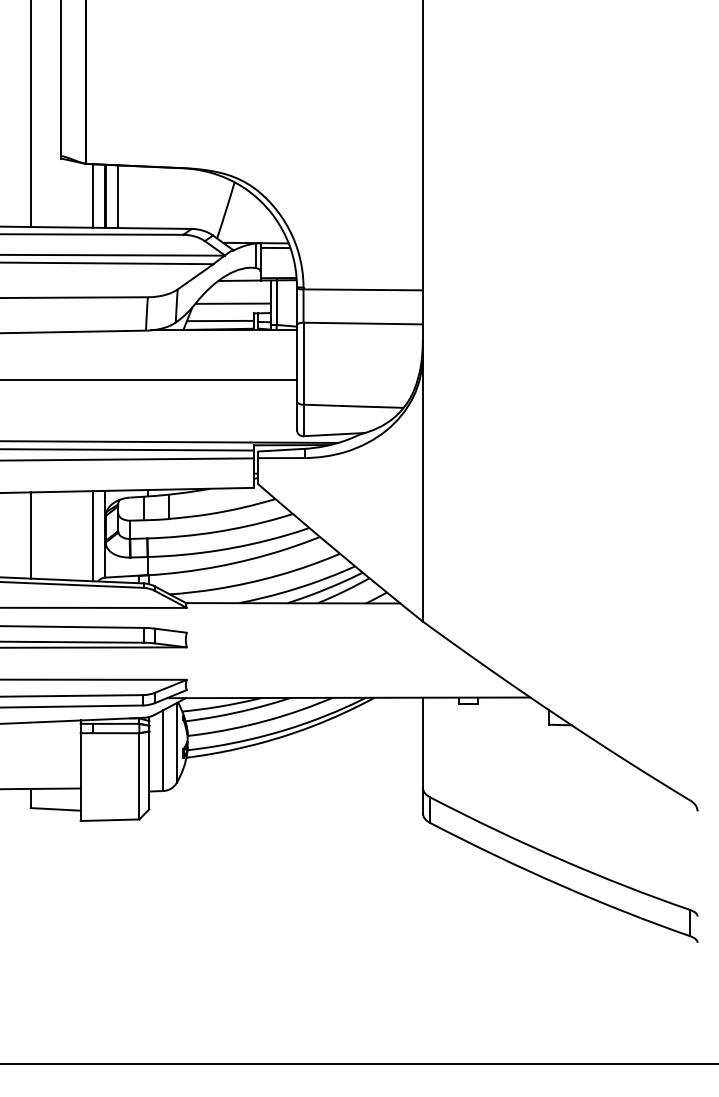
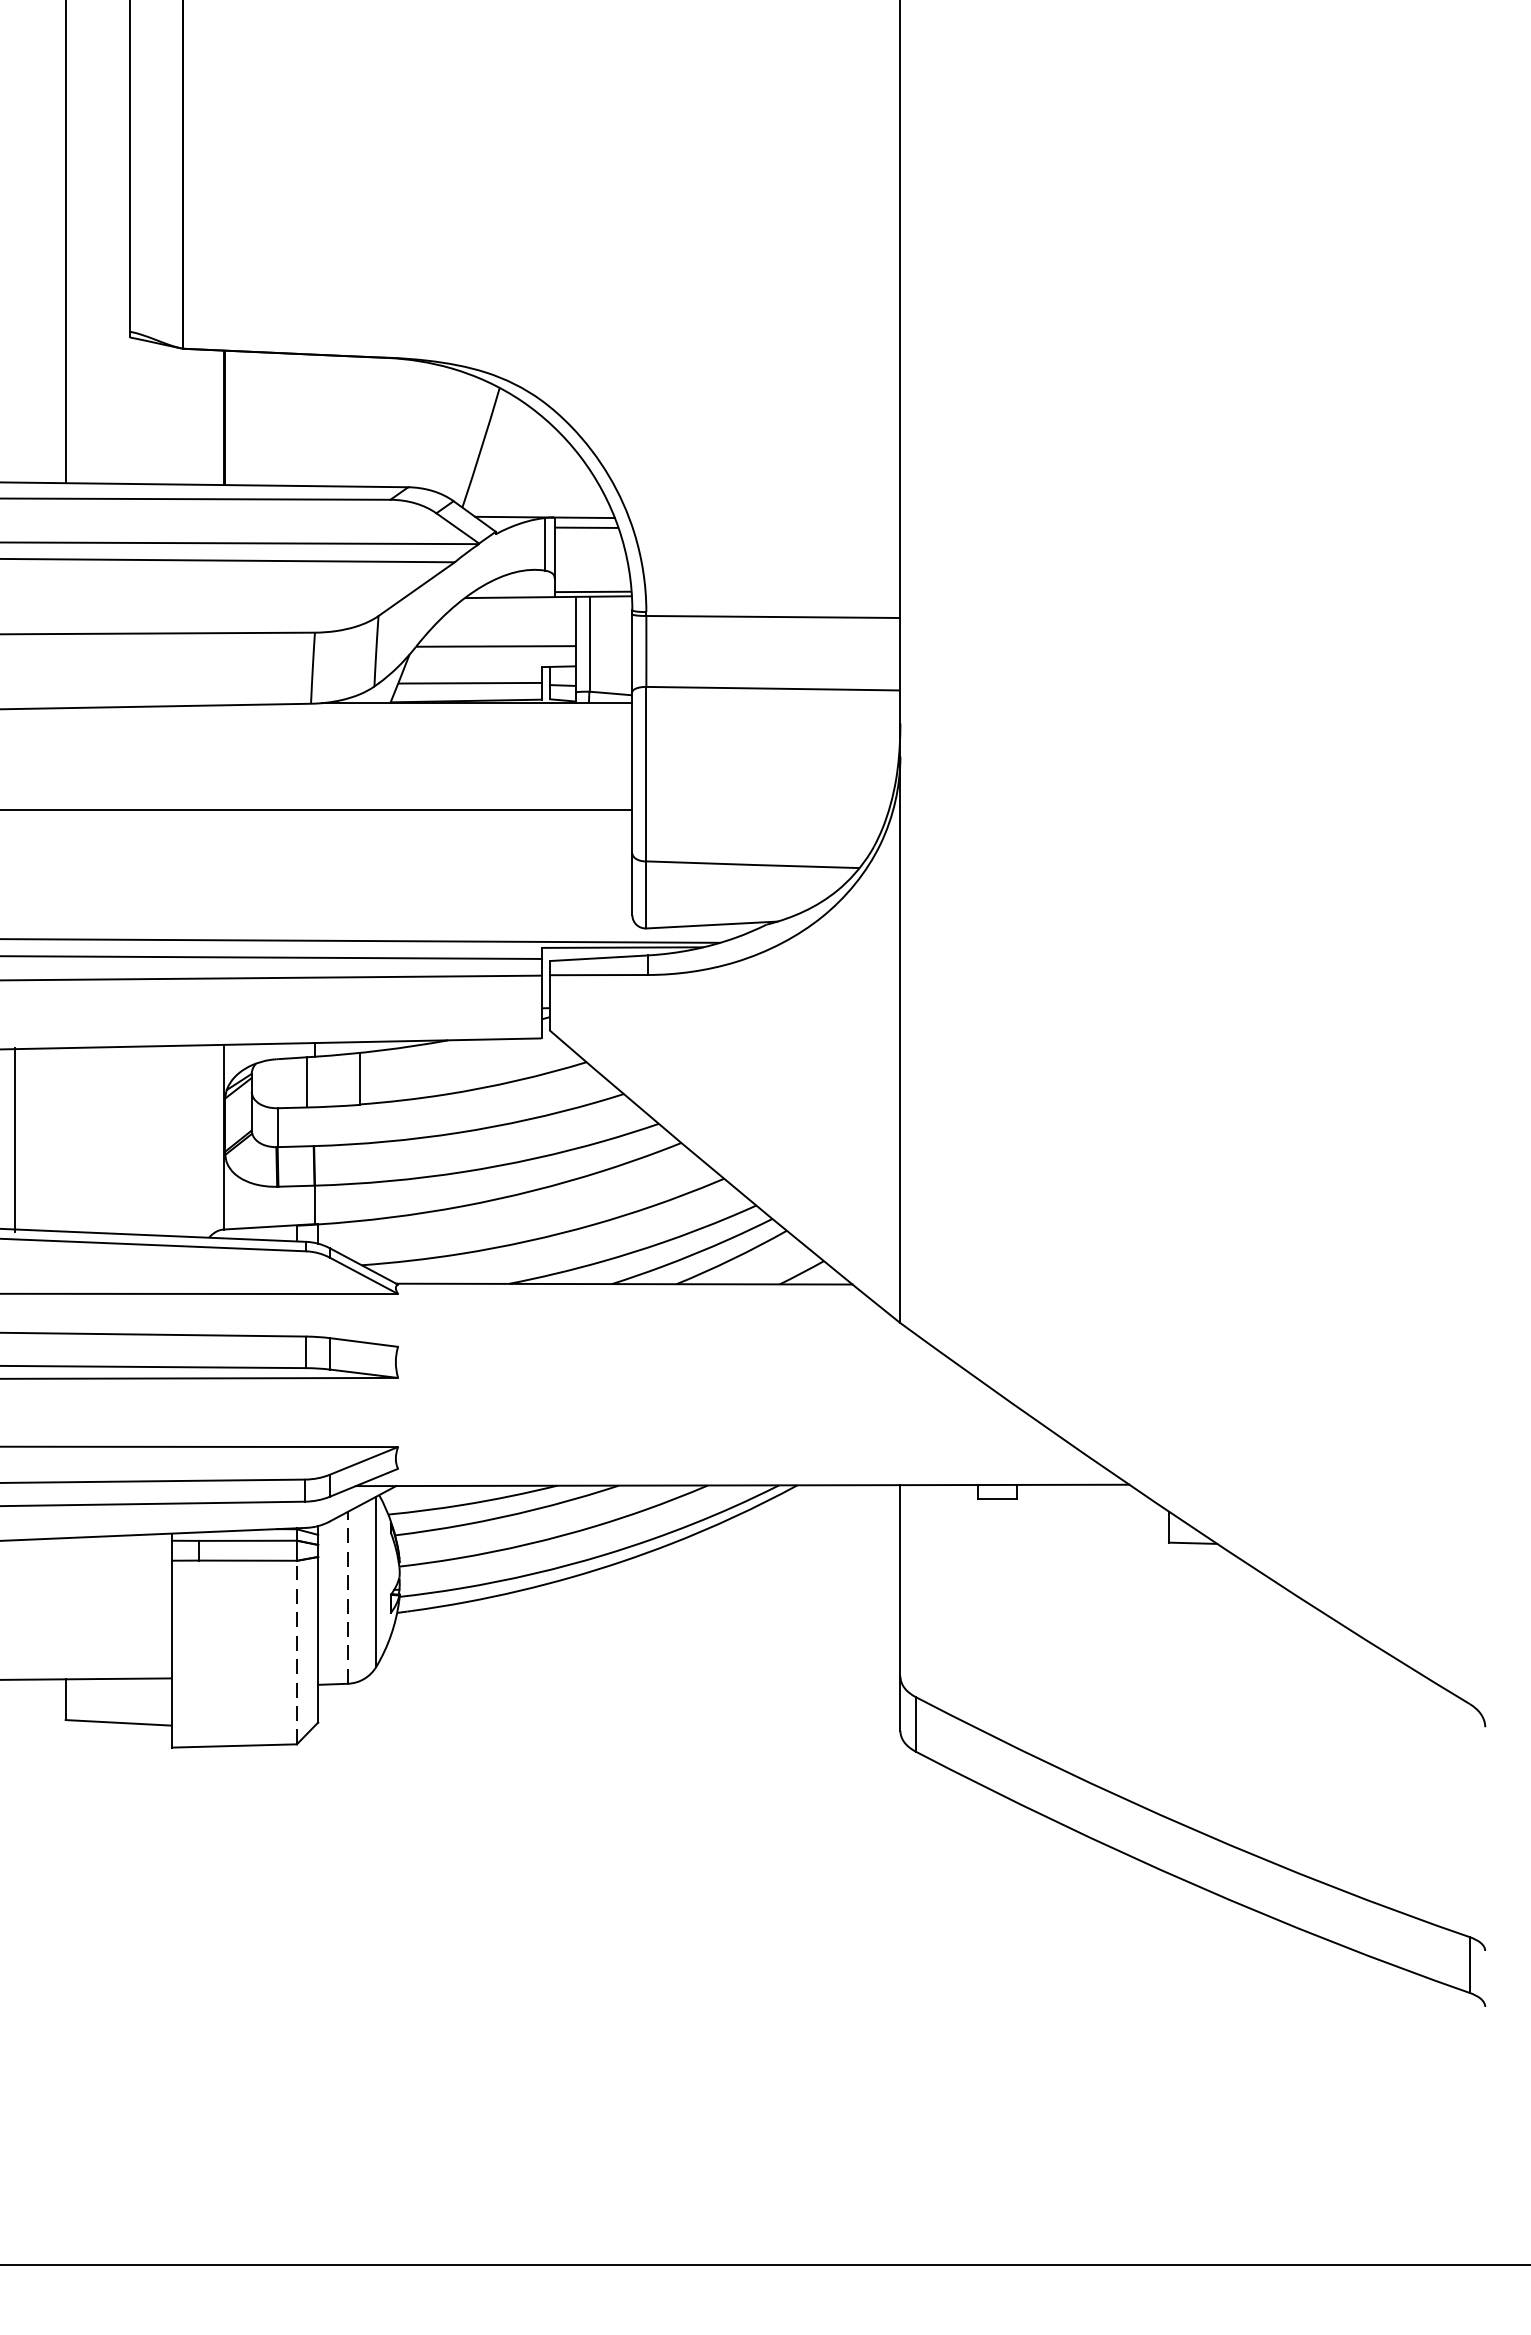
line: (93, 195) -> (199, 416), removed
line: (118, 196) -> (252, 418), removed
line: (30, 535) -> (14, 1139), moved
line: (93, 536) -> (199, 1141), removed
line: (163, 750) -> (348, 1597), solid -> dashed
line: (139, 775) -> (297, 1650), solid -> dashed

